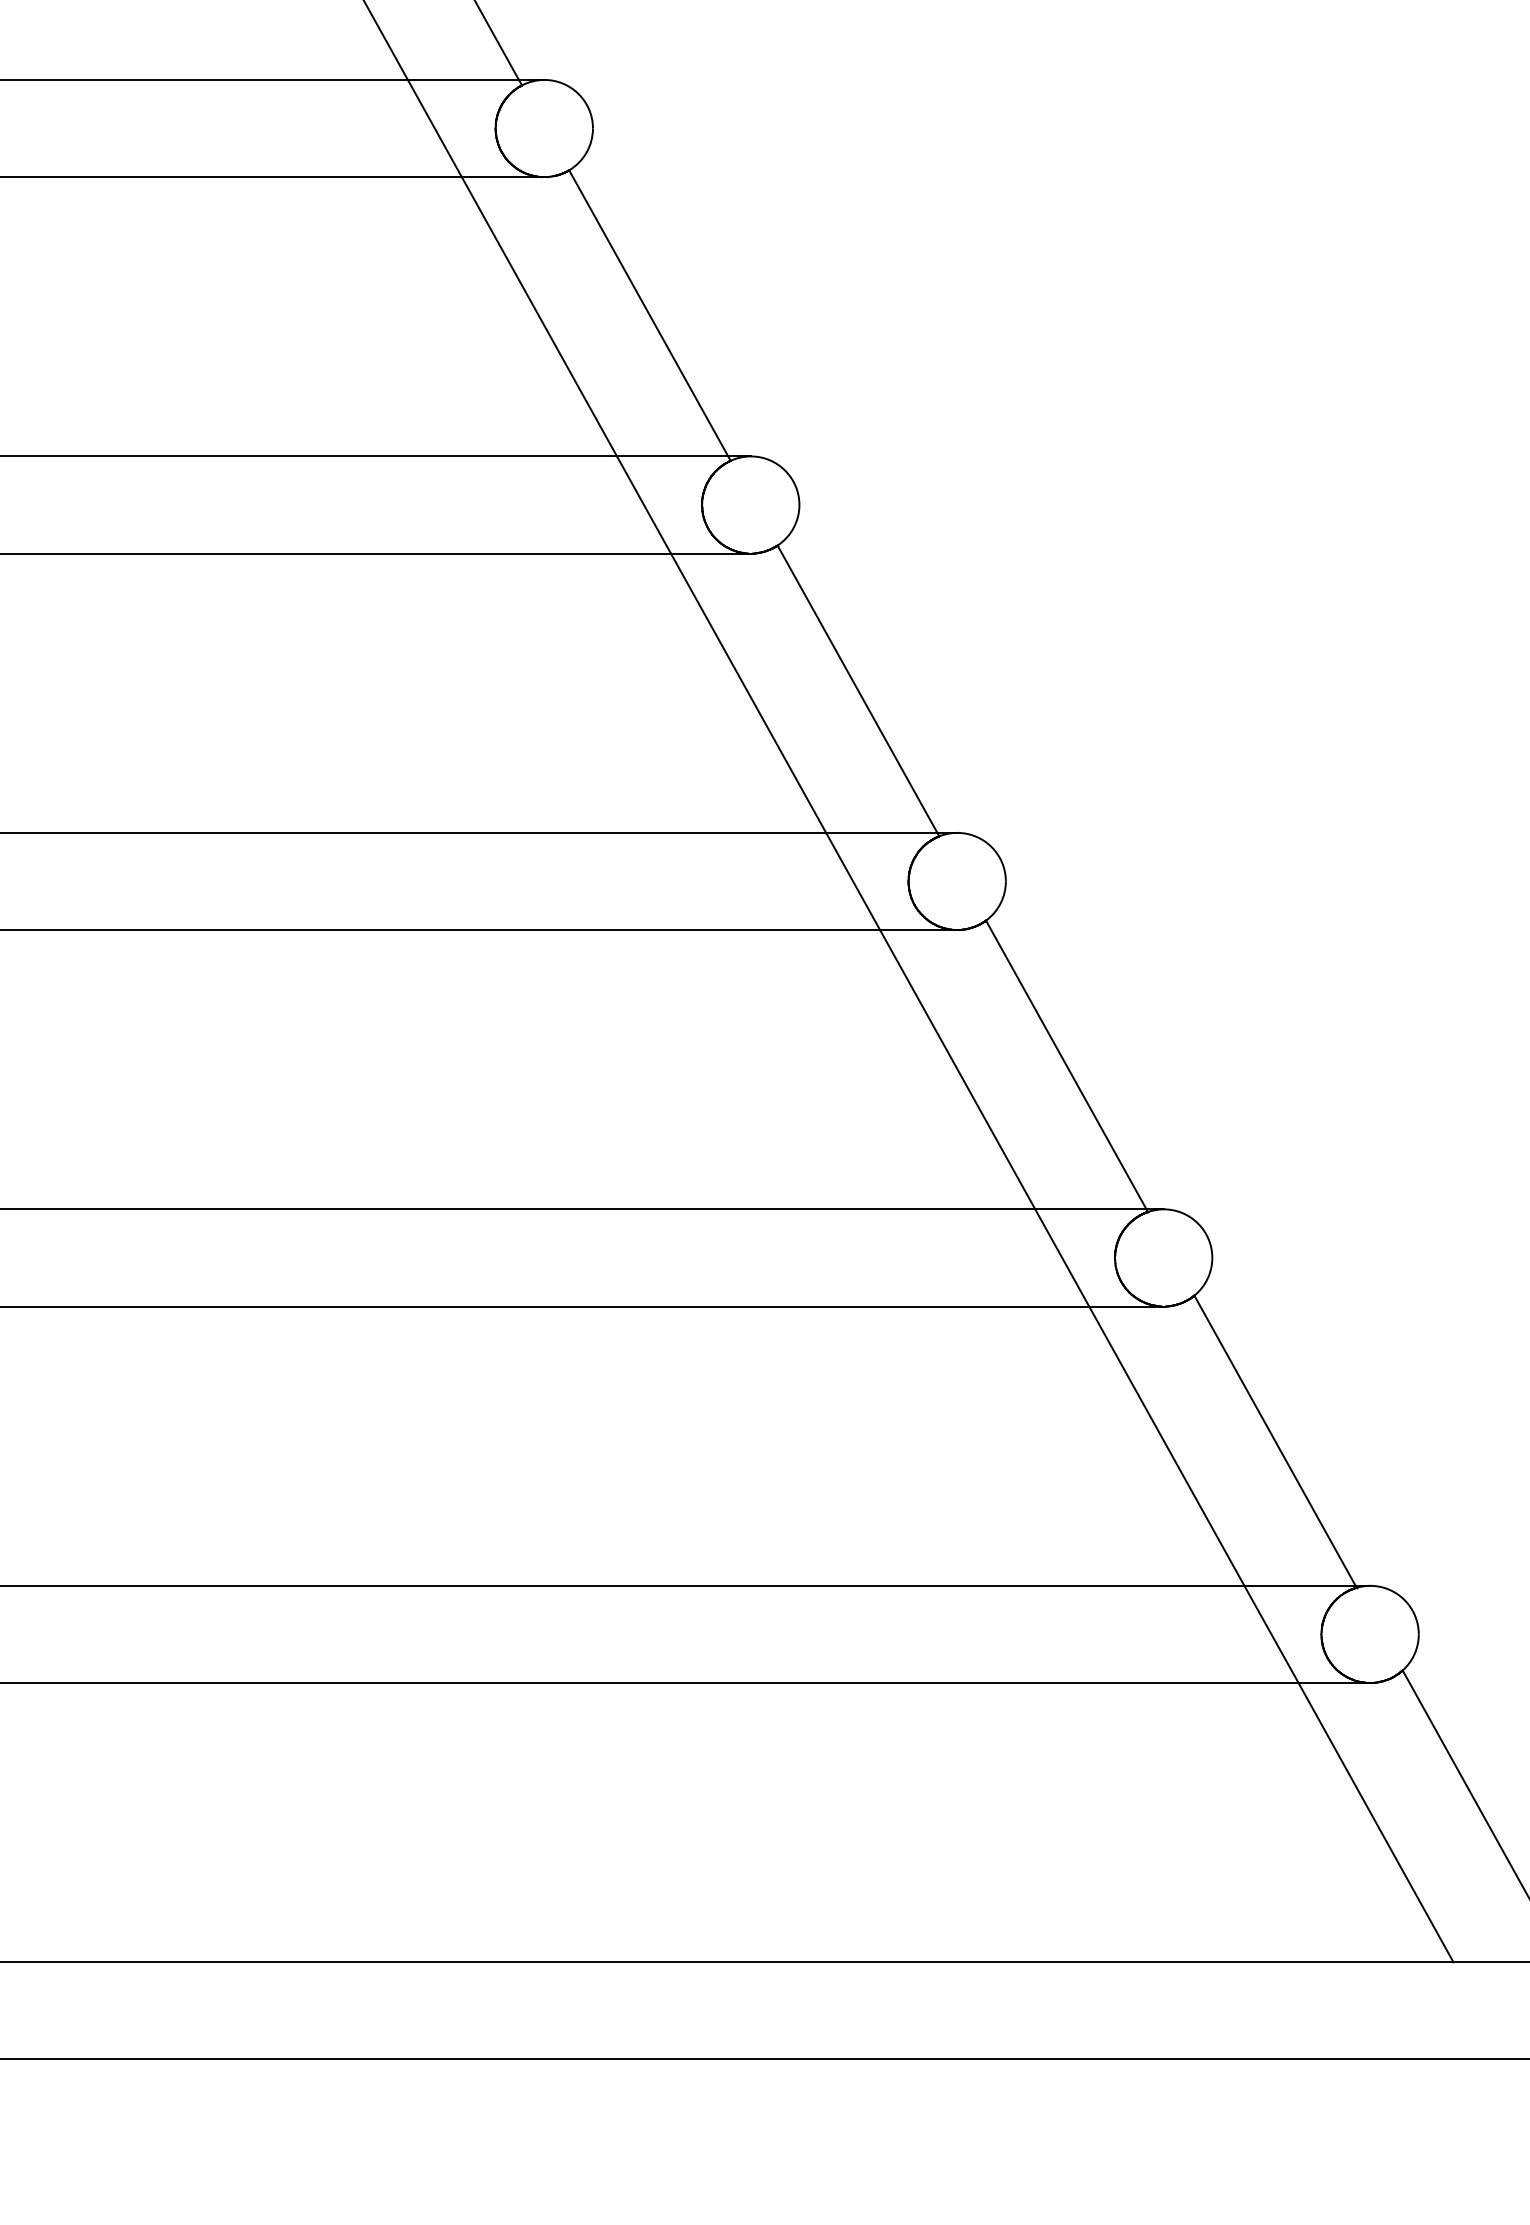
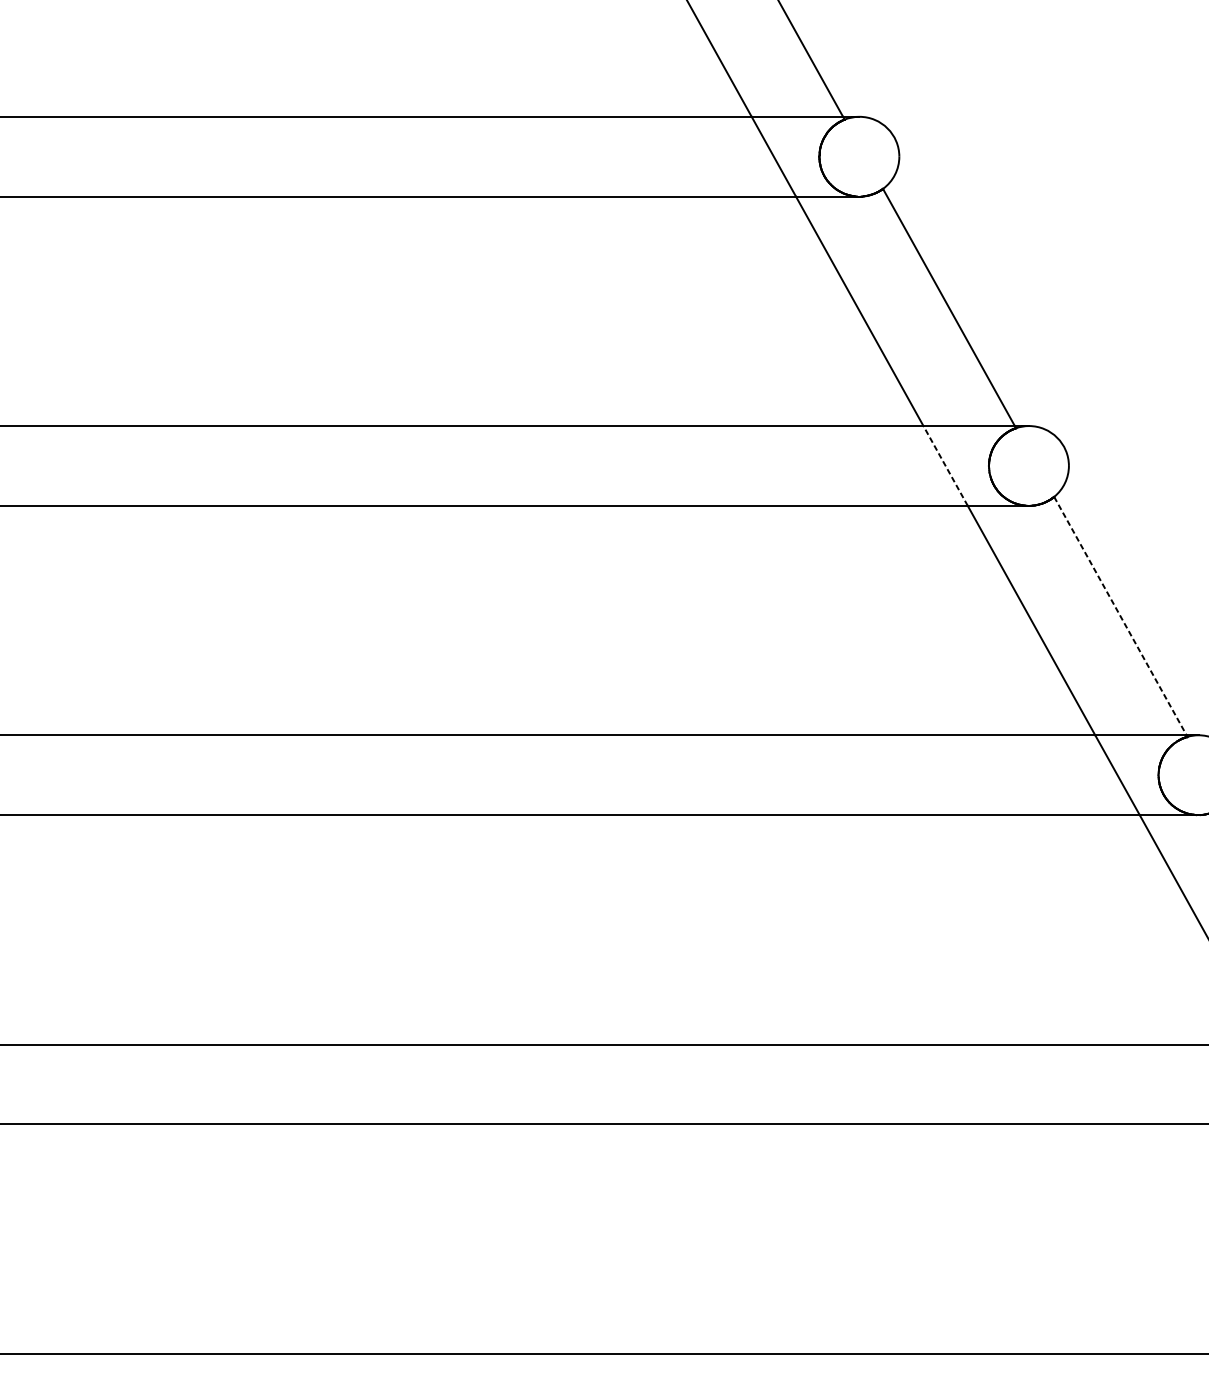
line: (1062, 1257) -> (945, 465), solid -> dashed
line: (1275, 1441) -> (1120, 616), solid -> dashed

